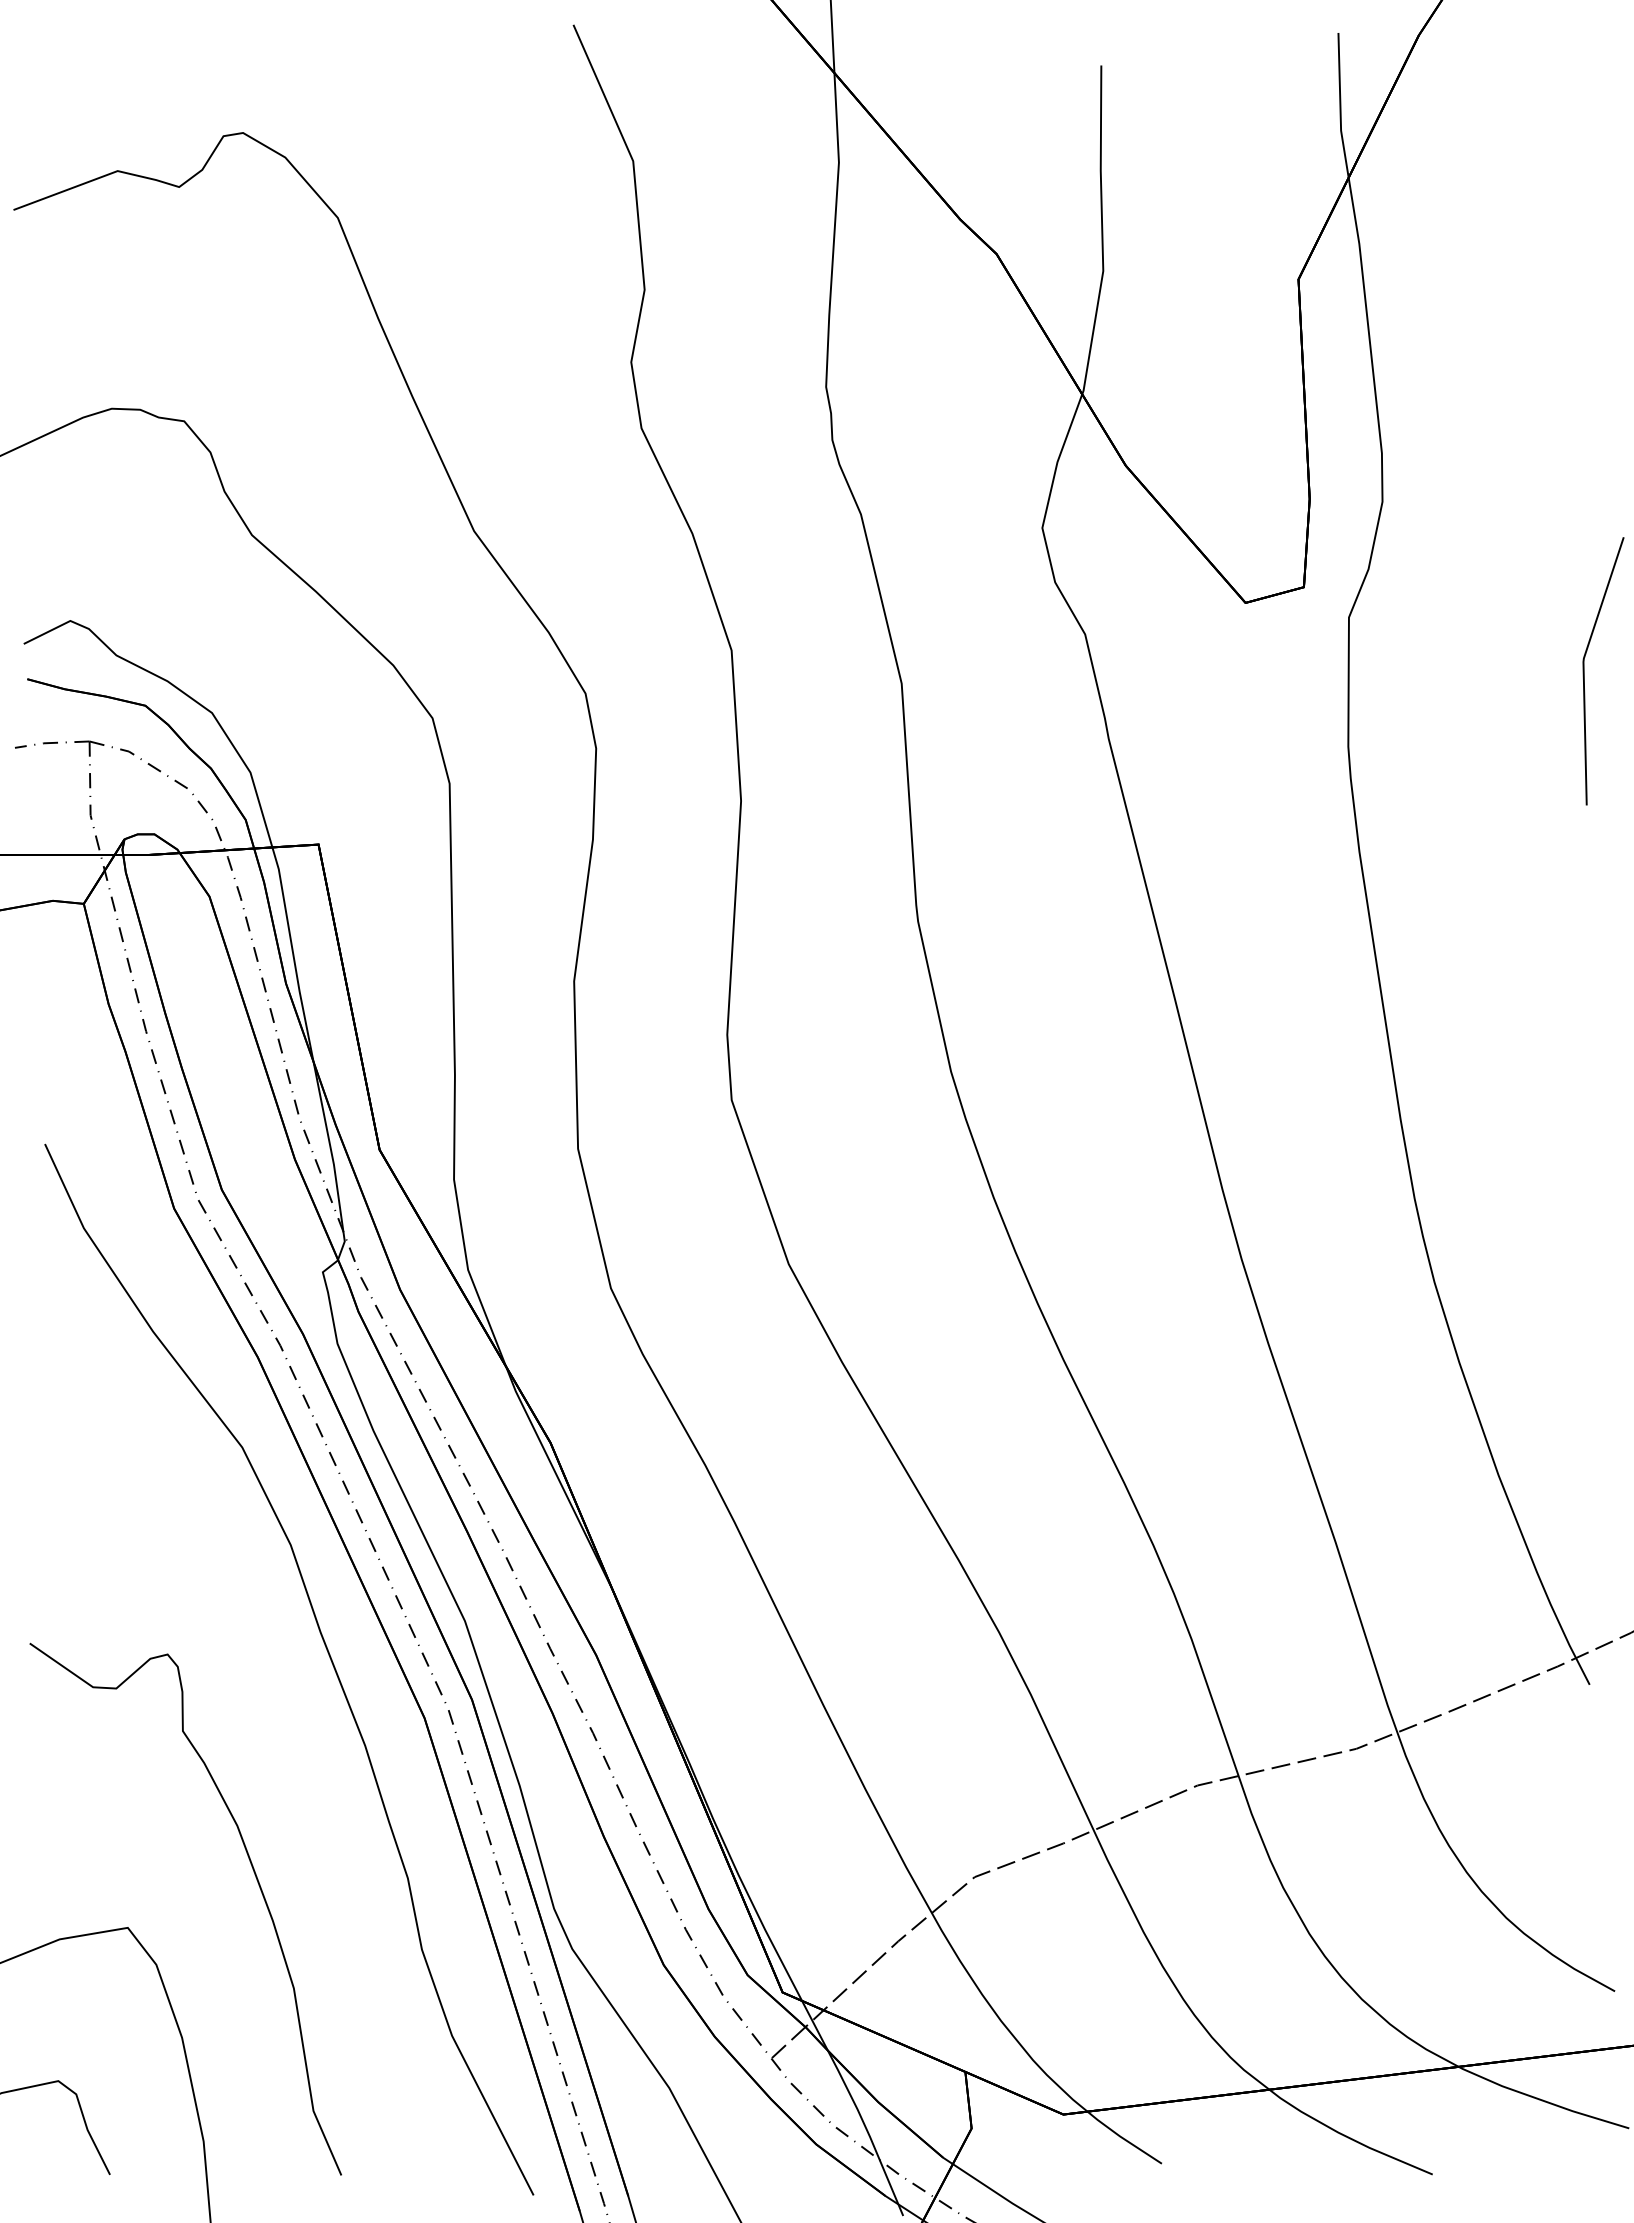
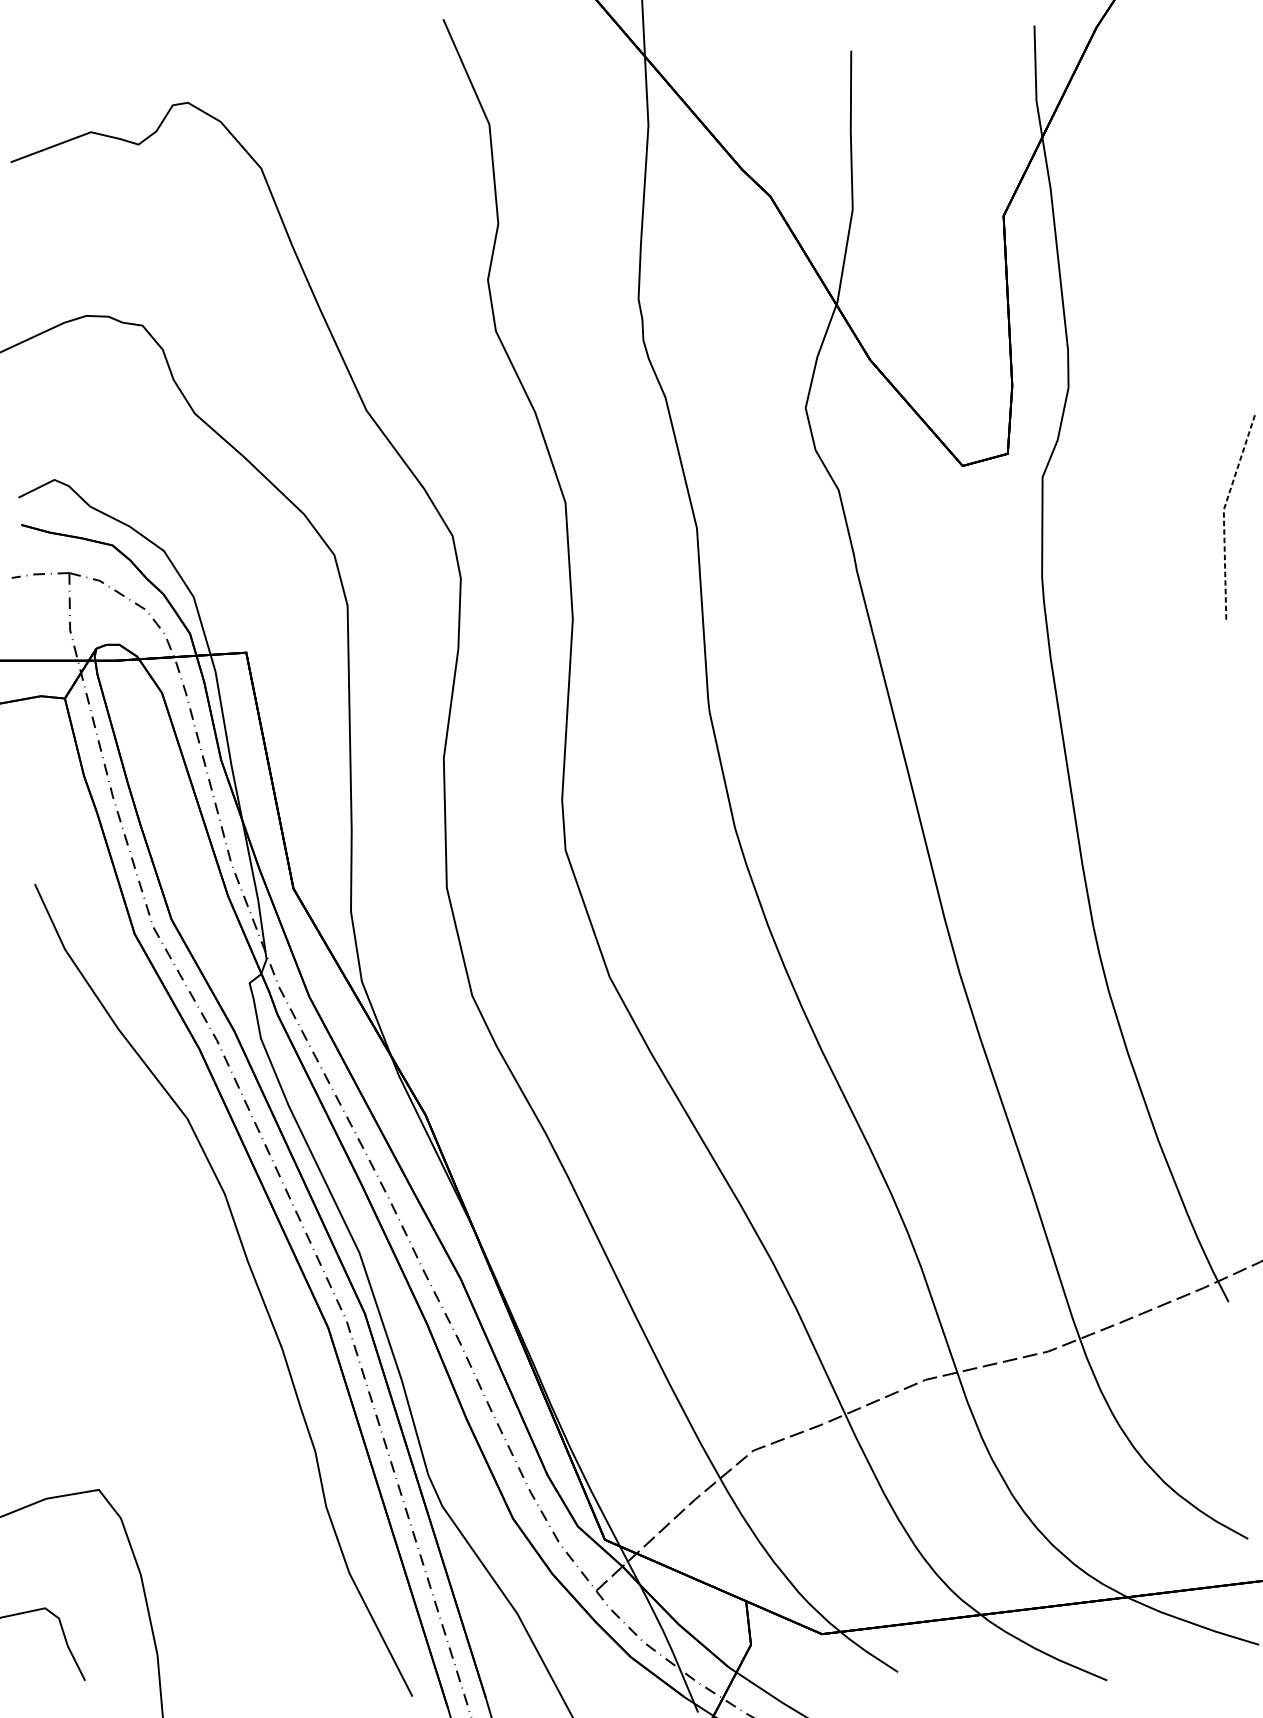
line: (1583, 667) -> (1223, 515), solid -> dashed
curve: (256, 1880) -> (198, 1453), removed

